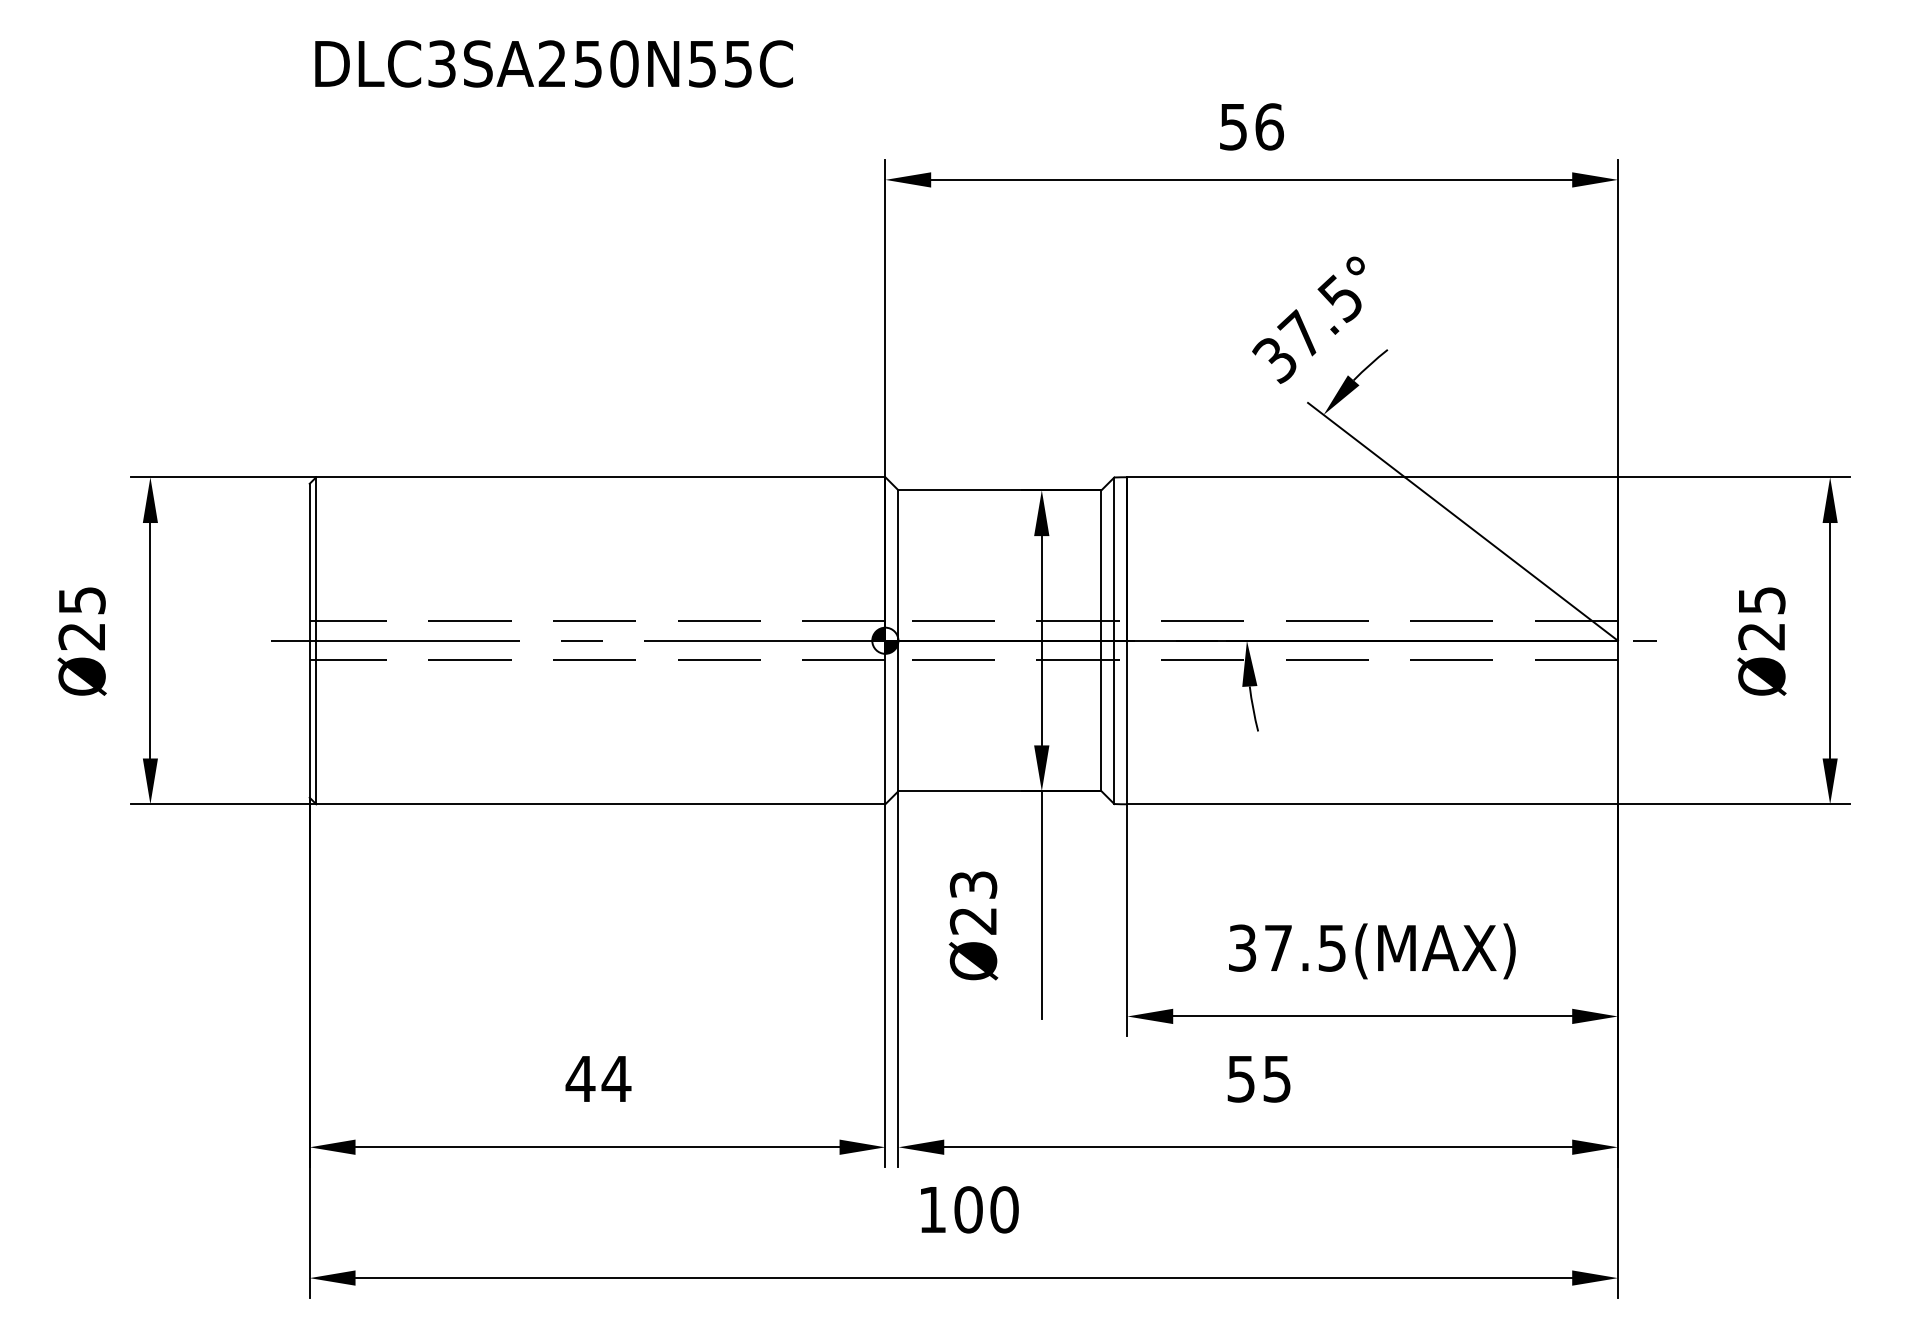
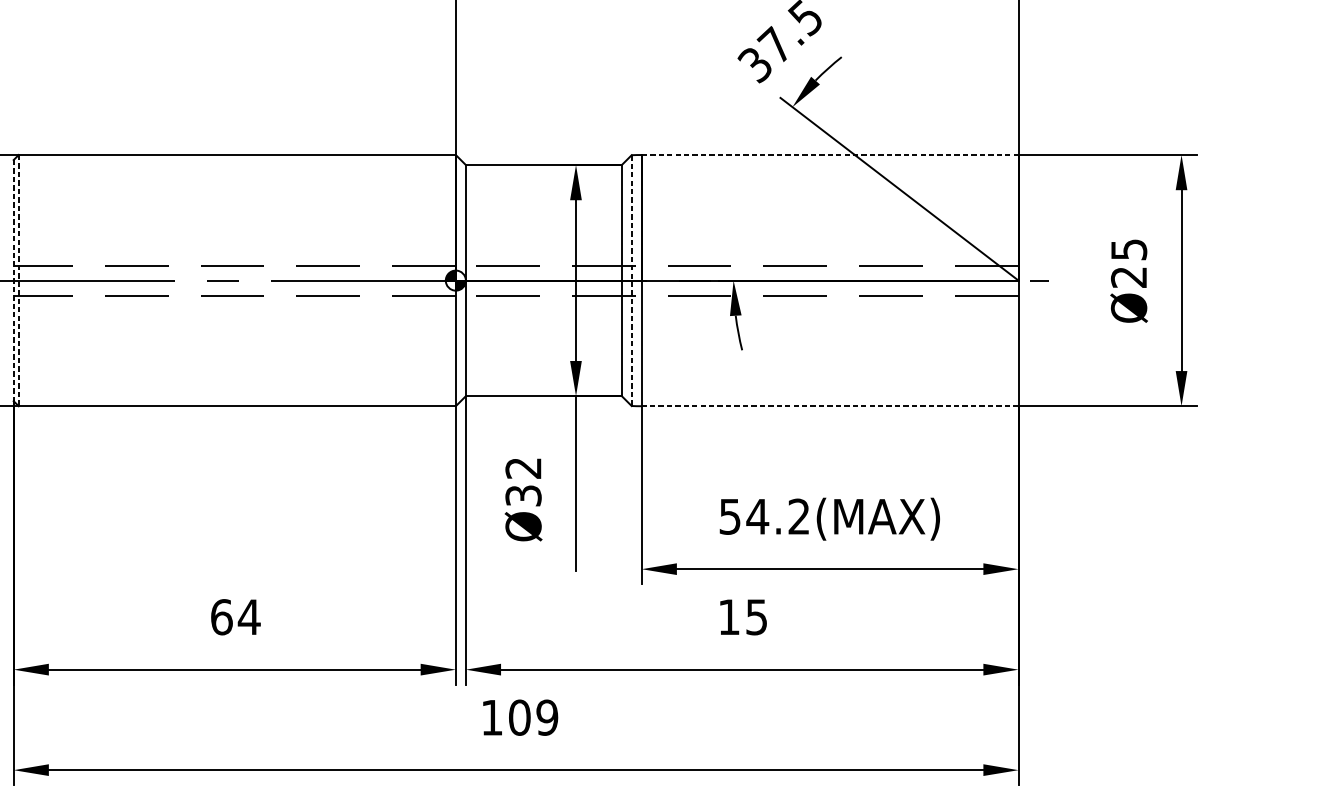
line: (1373, 477) -> (830, 155), solid -> dashed
line: (309, 640) -> (13, 280), solid -> dashed
line: (316, 640) -> (18, 280), solid -> dashed
line: (1114, 641) -> (631, 281), solid -> dashed
line: (1372, 804) -> (830, 406), solid -> dashed
text: (973, 902) -> (523, 481), Ø23 -> Ø32
text: (1287, 947) -> (764, 516), 37.5(MAX) -> 54.2(MAX)
text: (580, 1078) -> (221, 616), 44 -> 64
text: (1240, 1079) -> (728, 617), 55 -> 15
text: (1004, 1209) -> (547, 717), 100 -> 109

